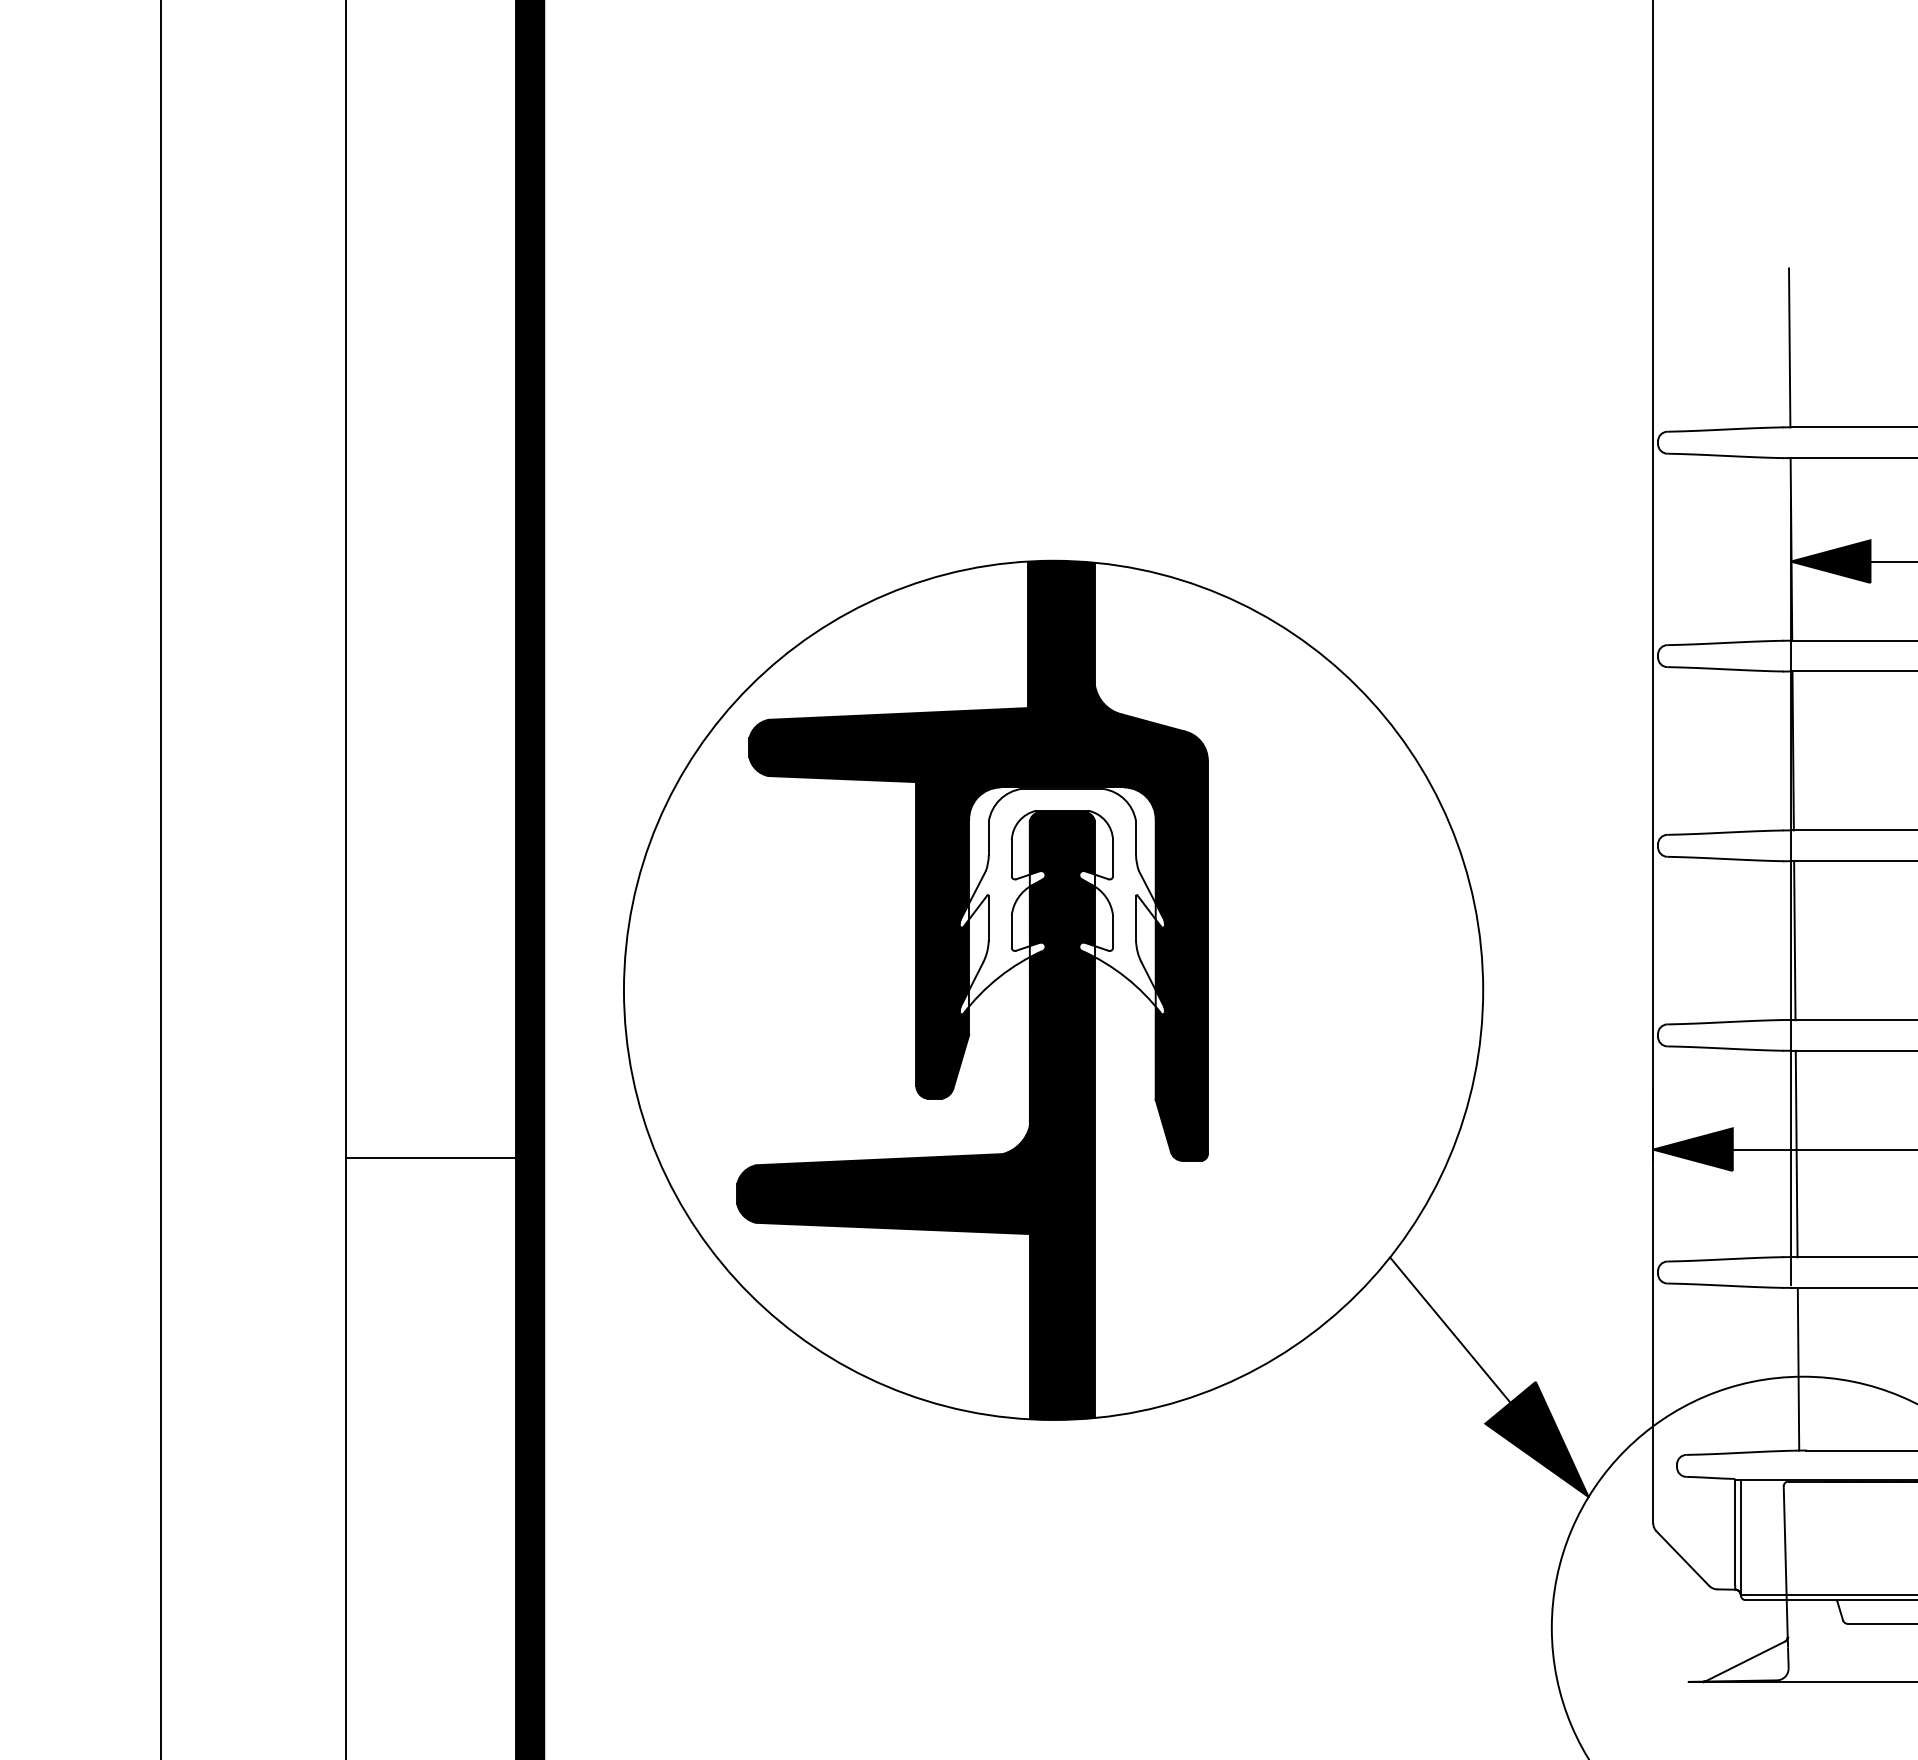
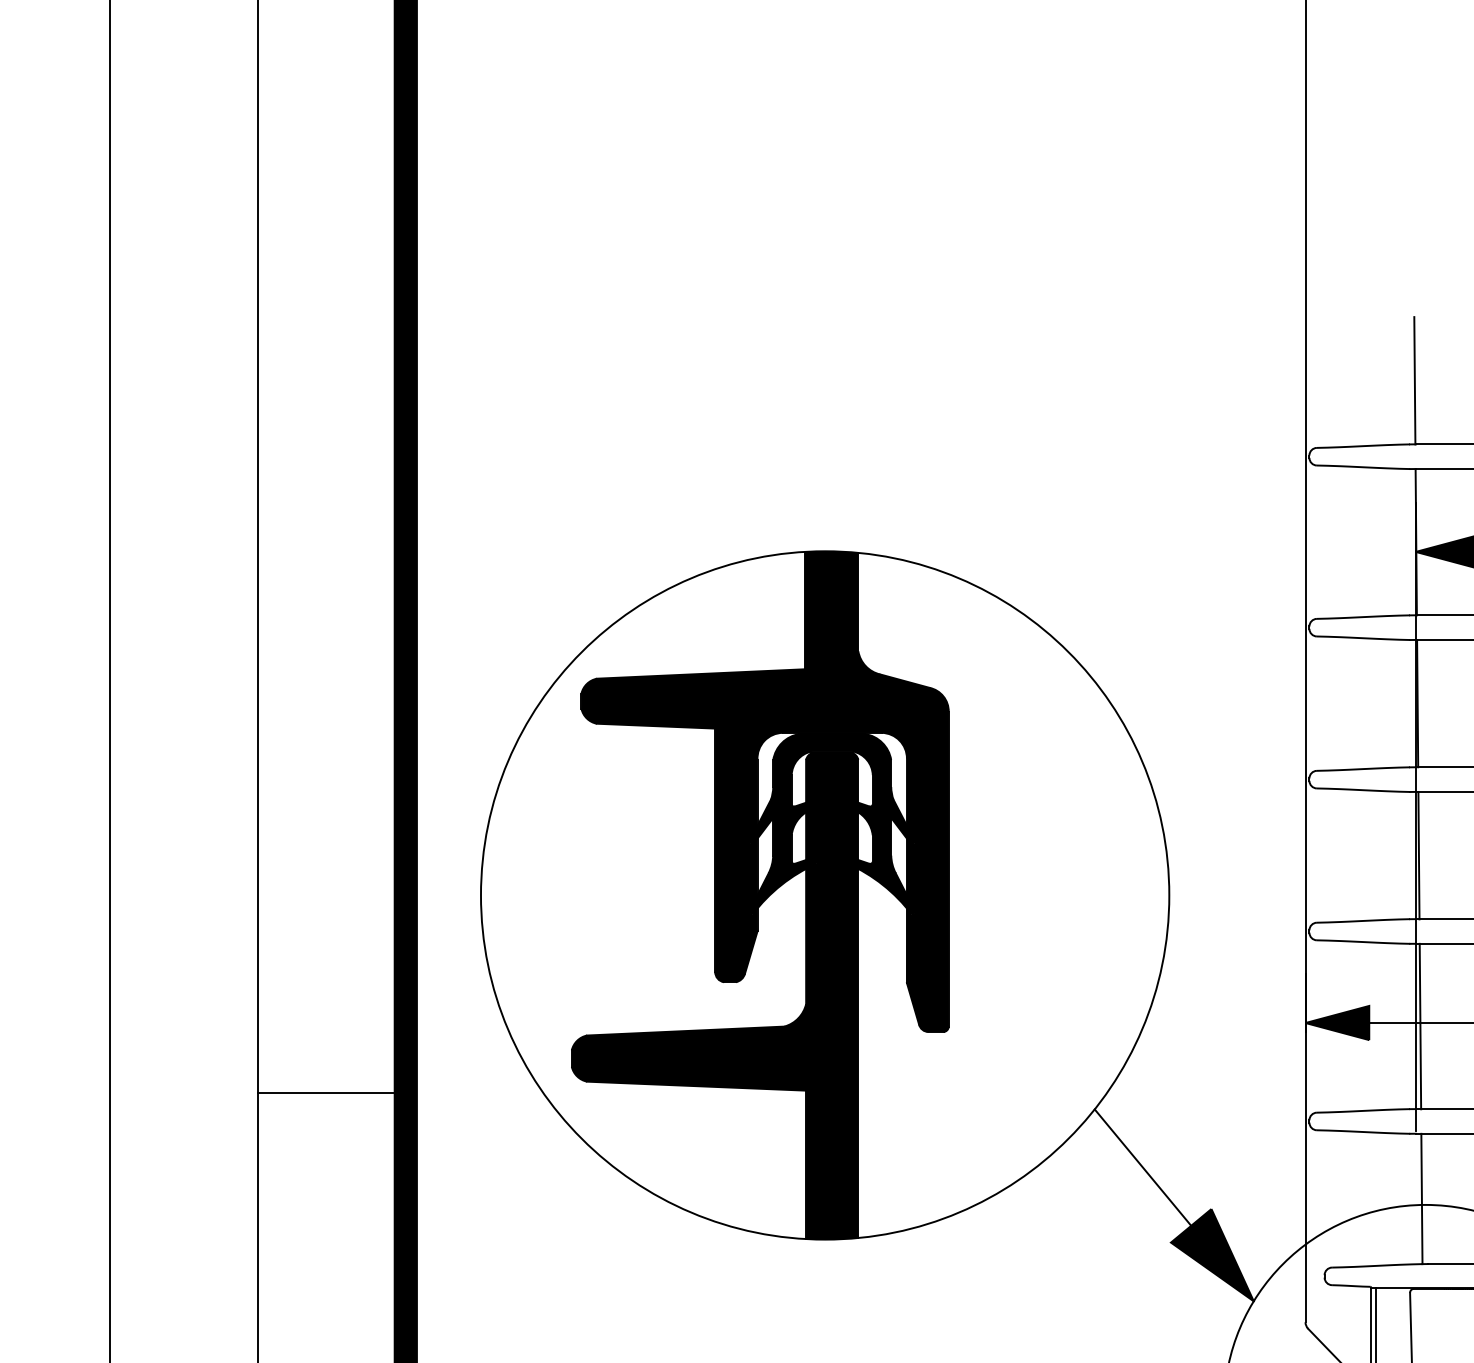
fill: (1061, 901) -> (831, 824), added
line: (442, 1157) -> (335, 1092), moved

